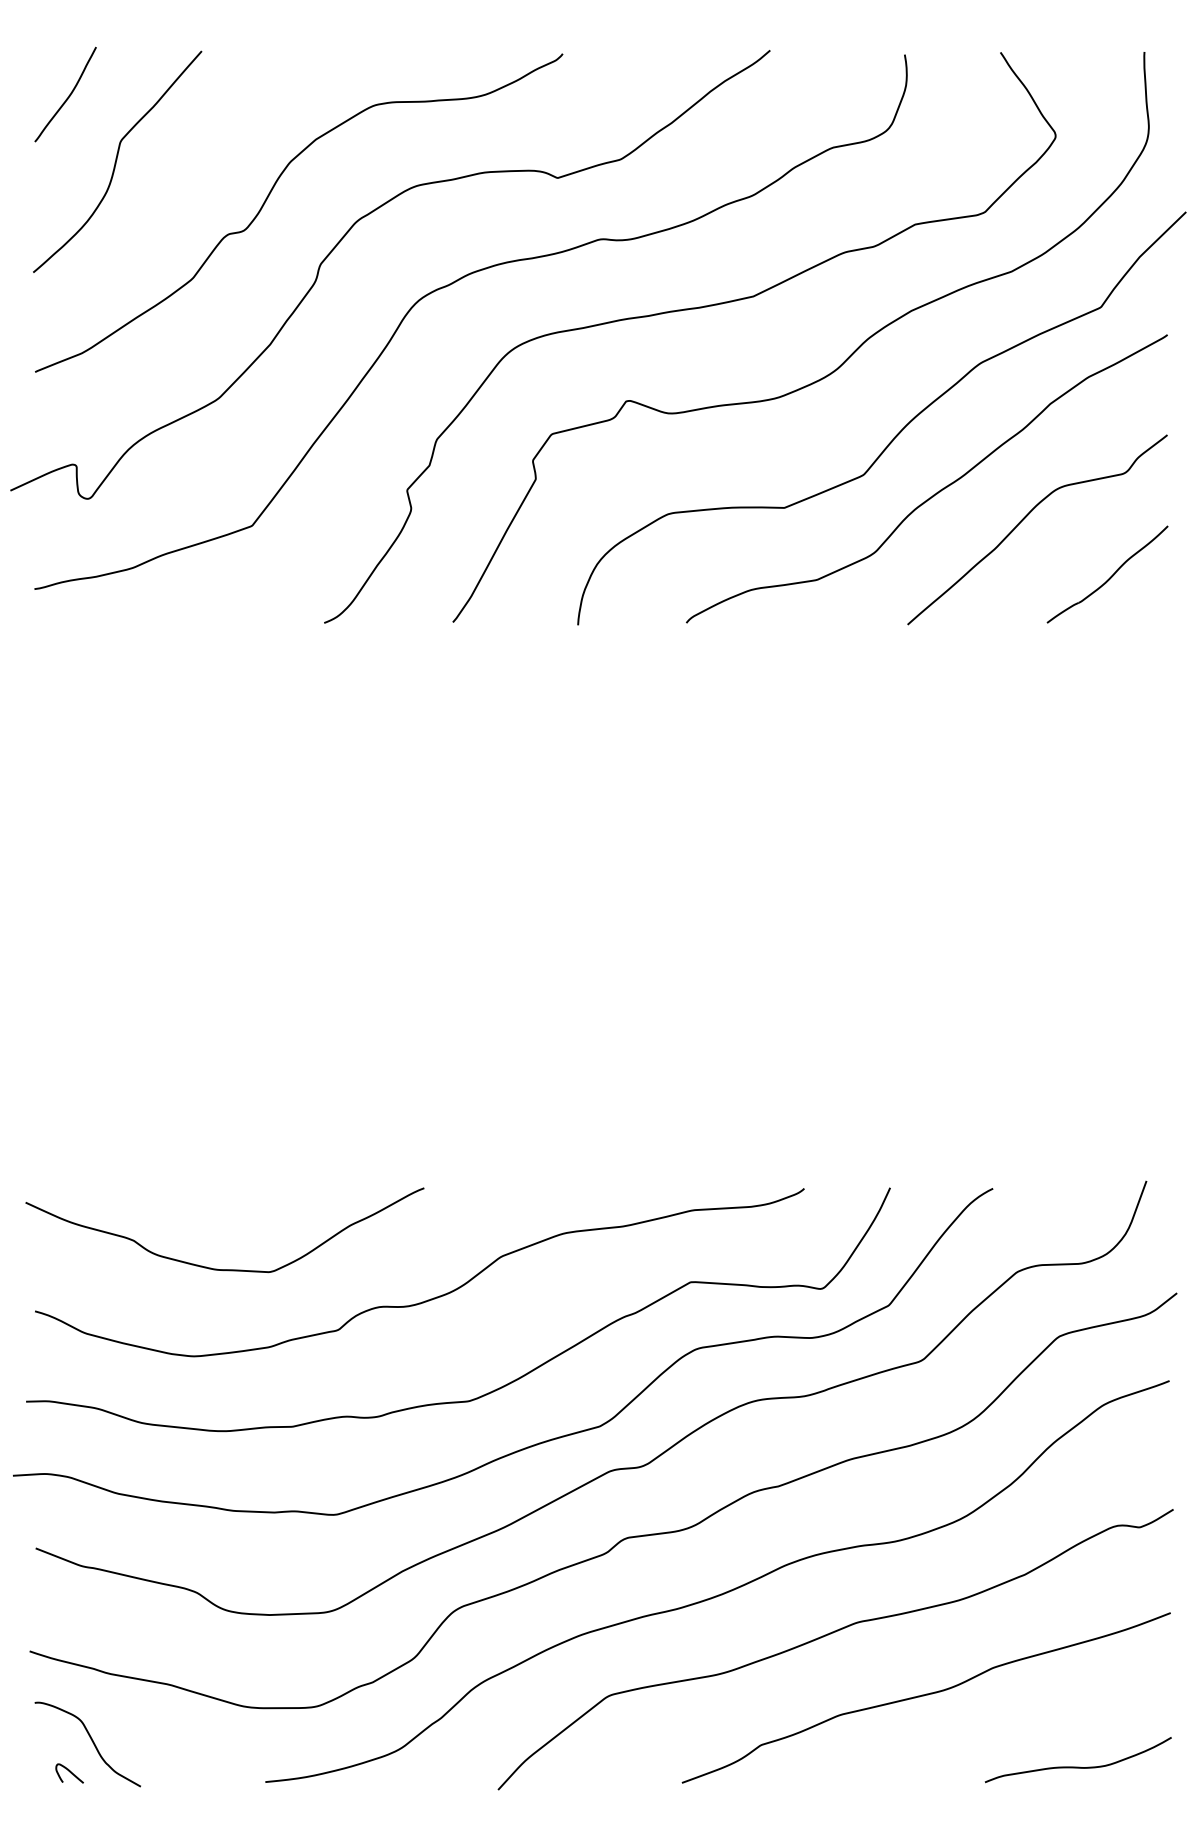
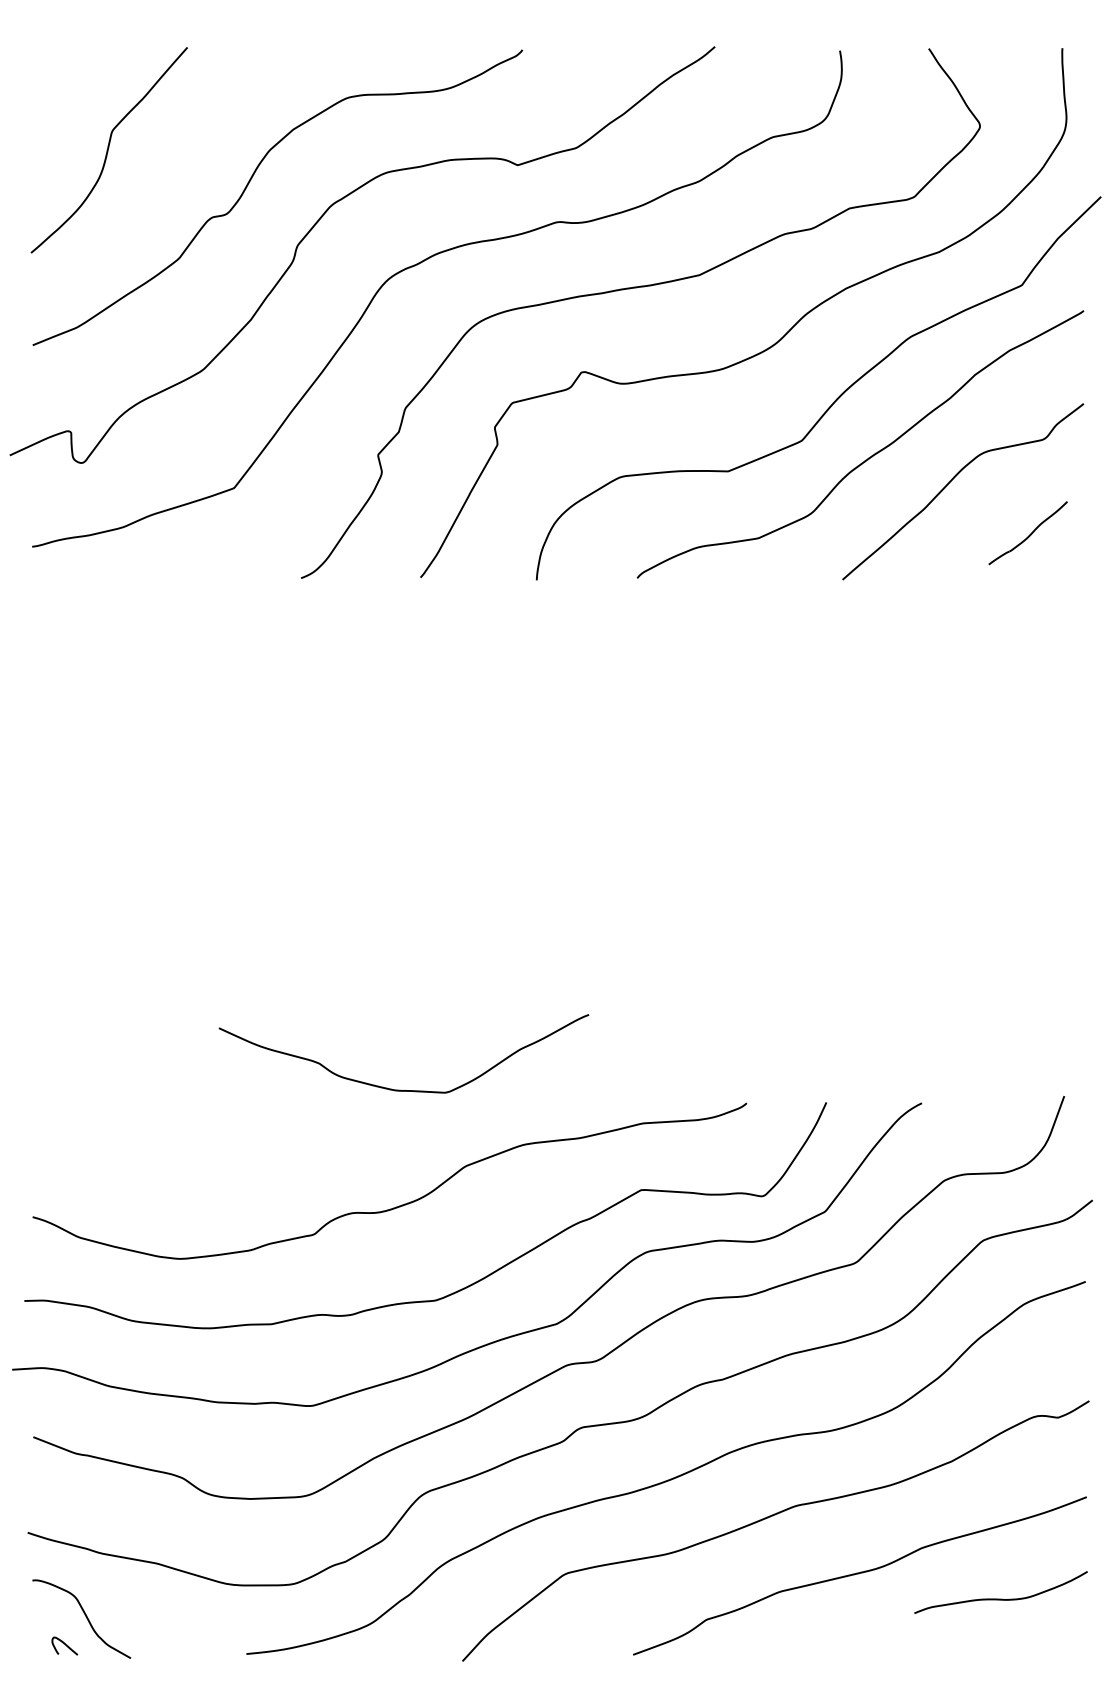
curve: (68, 96) -> (63, 89), removed
part: (1106, 573) -> (1027, 532), size x0.7
curve: (221, 1268) -> (400, 1089), moved
curve: (1077, 1766) -> (1000, 1598), moved

